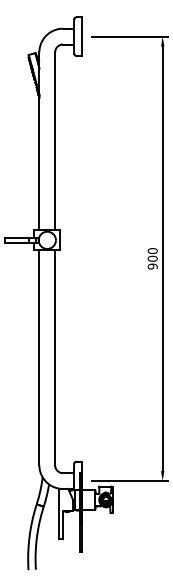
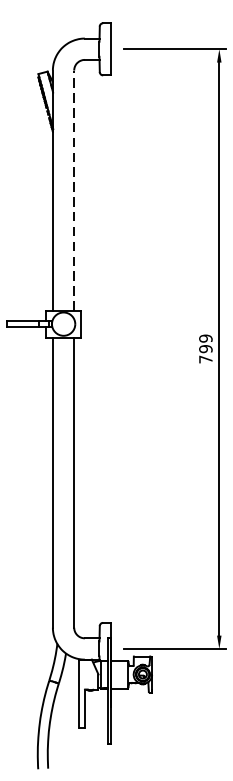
line: (55, 141) -> (74, 190), solid -> dashed
text: (152, 258) -> (205, 348), 900 -> 799

